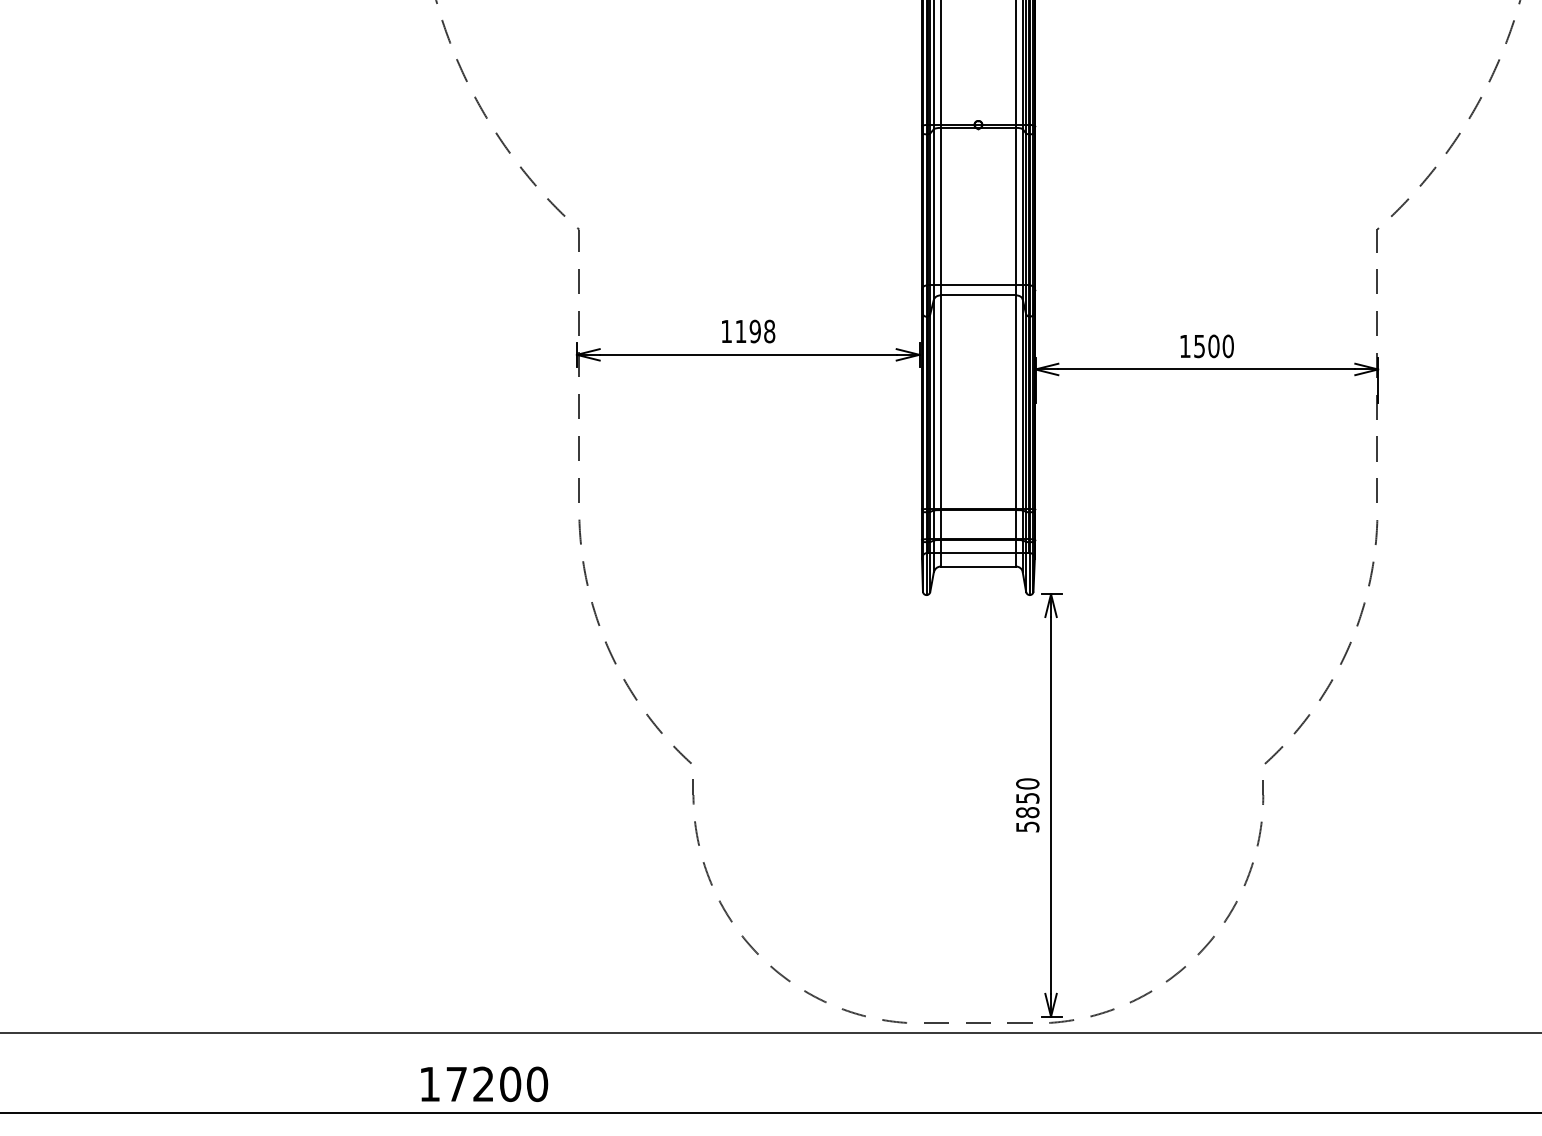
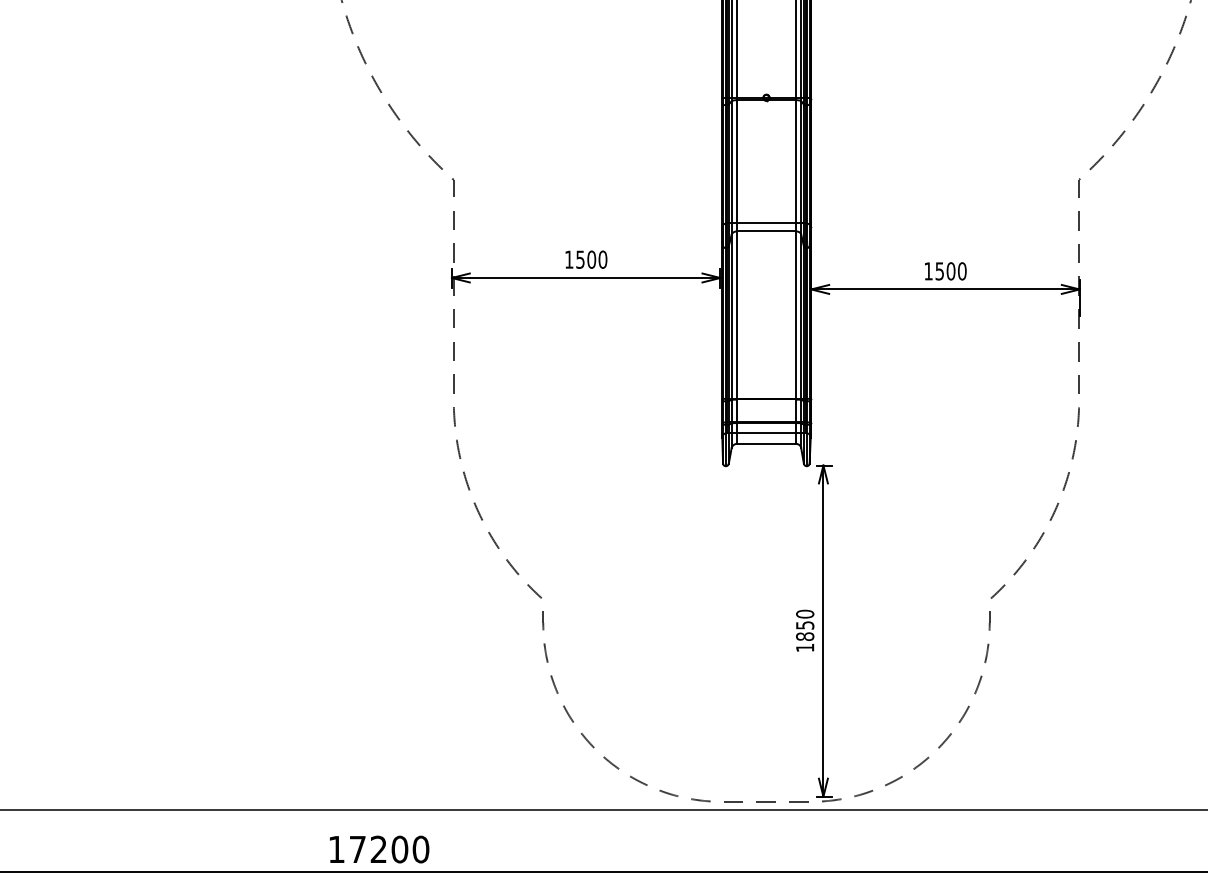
text: (755, 331) -> (591, 259), 1198 -> 1500
text: (1028, 826) -> (805, 647), 5850 -> 1850

